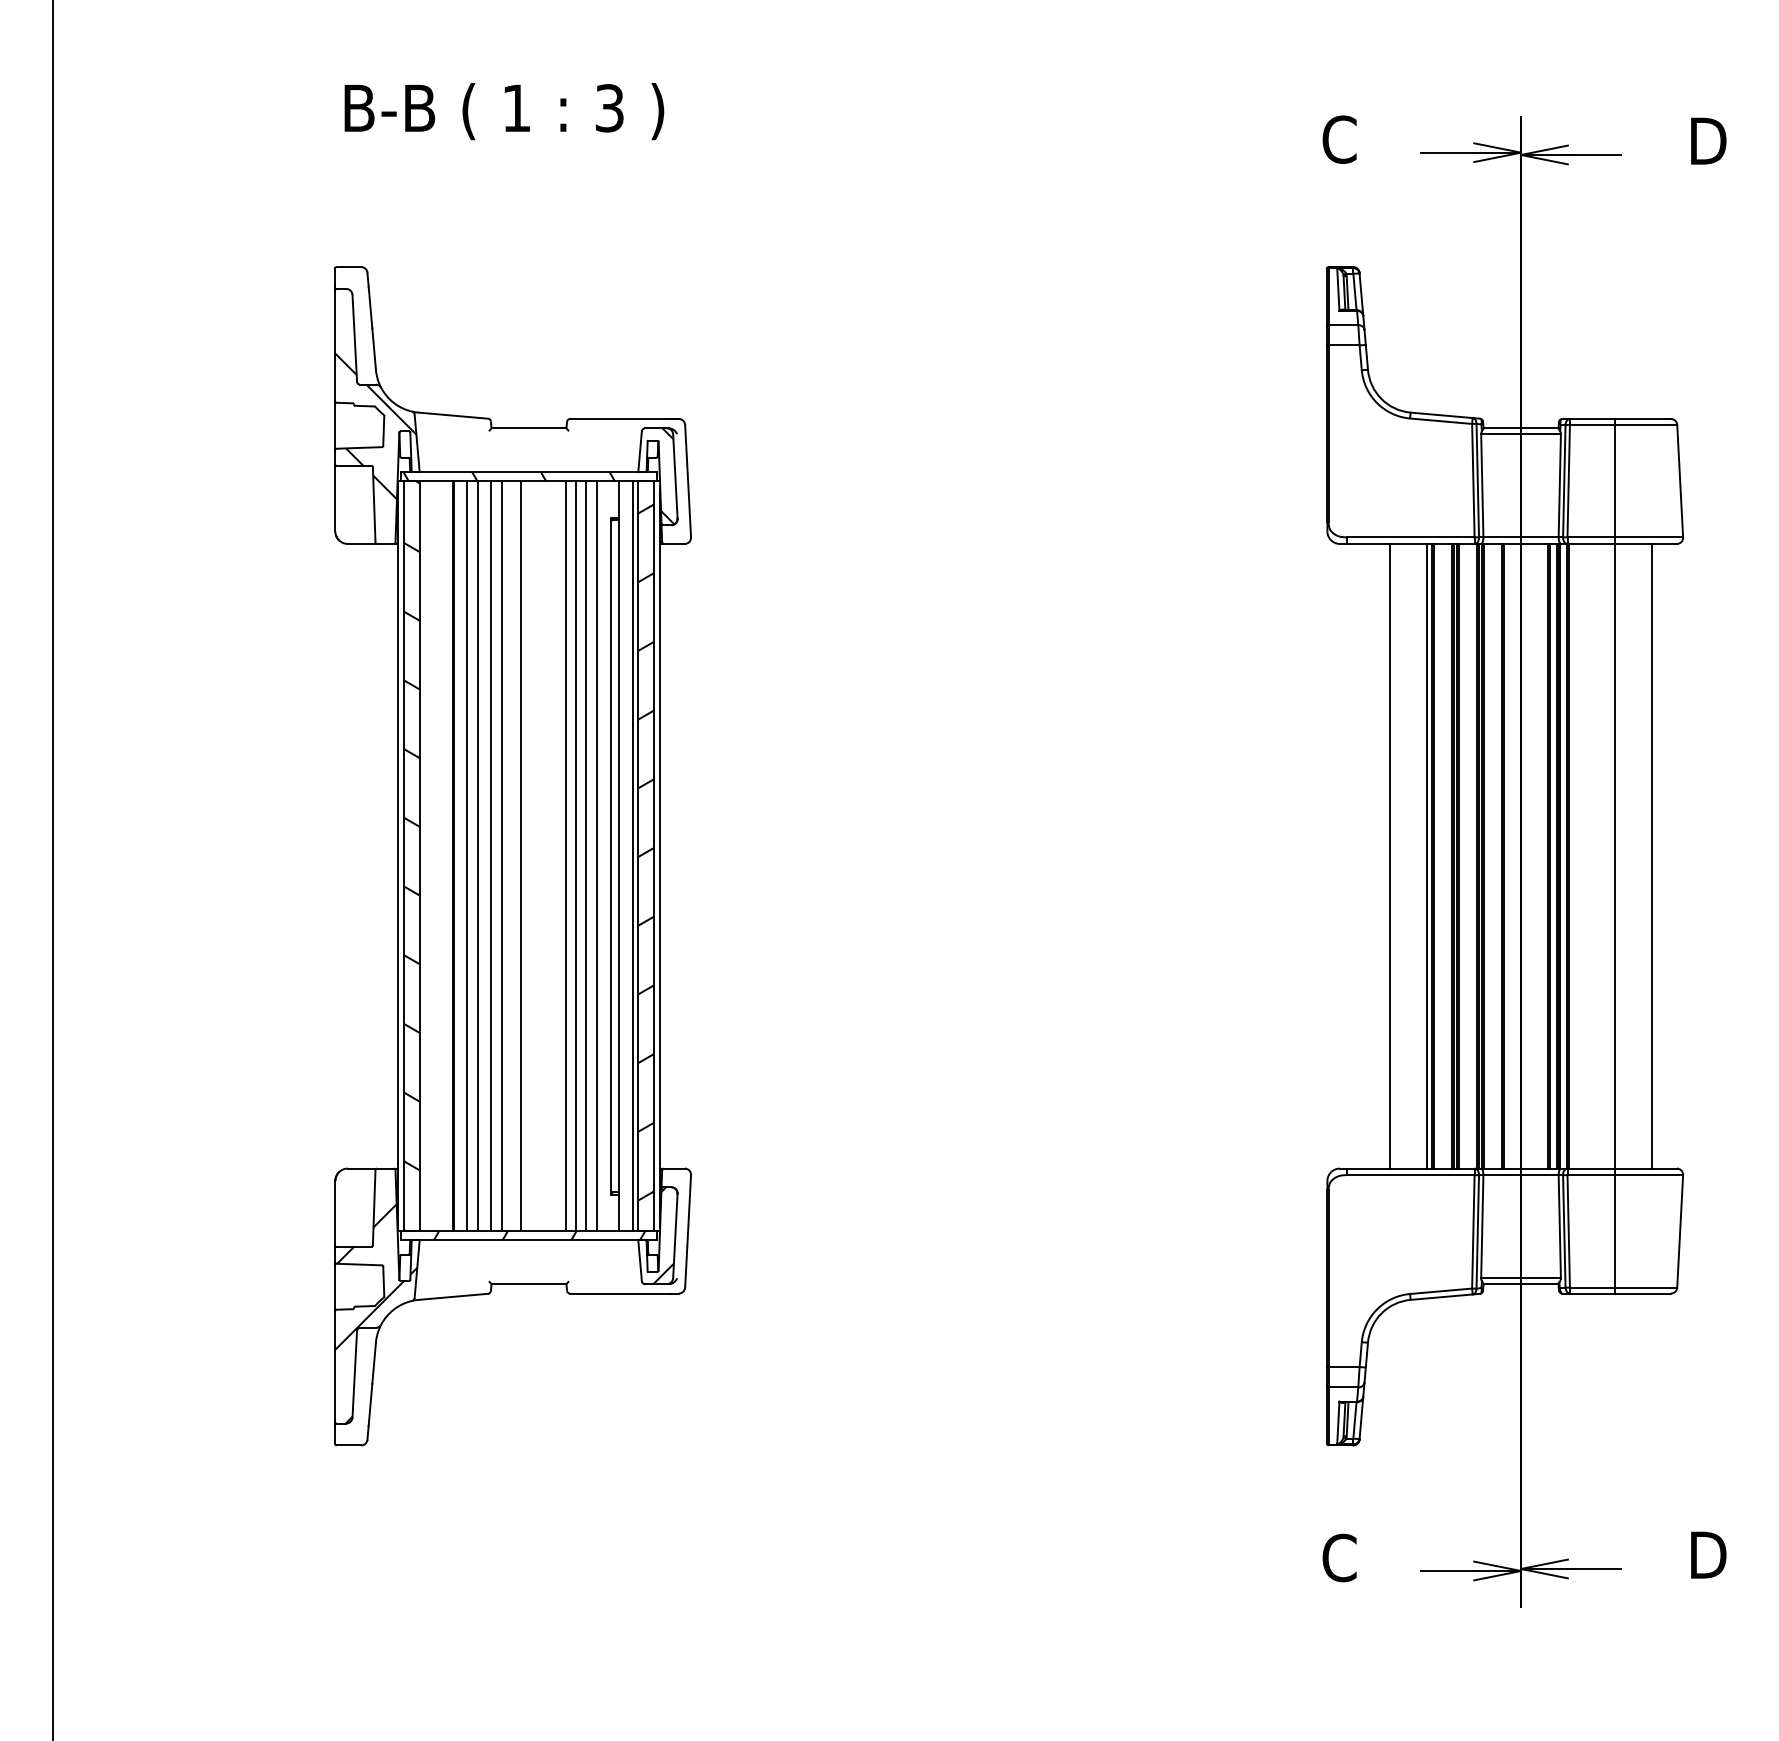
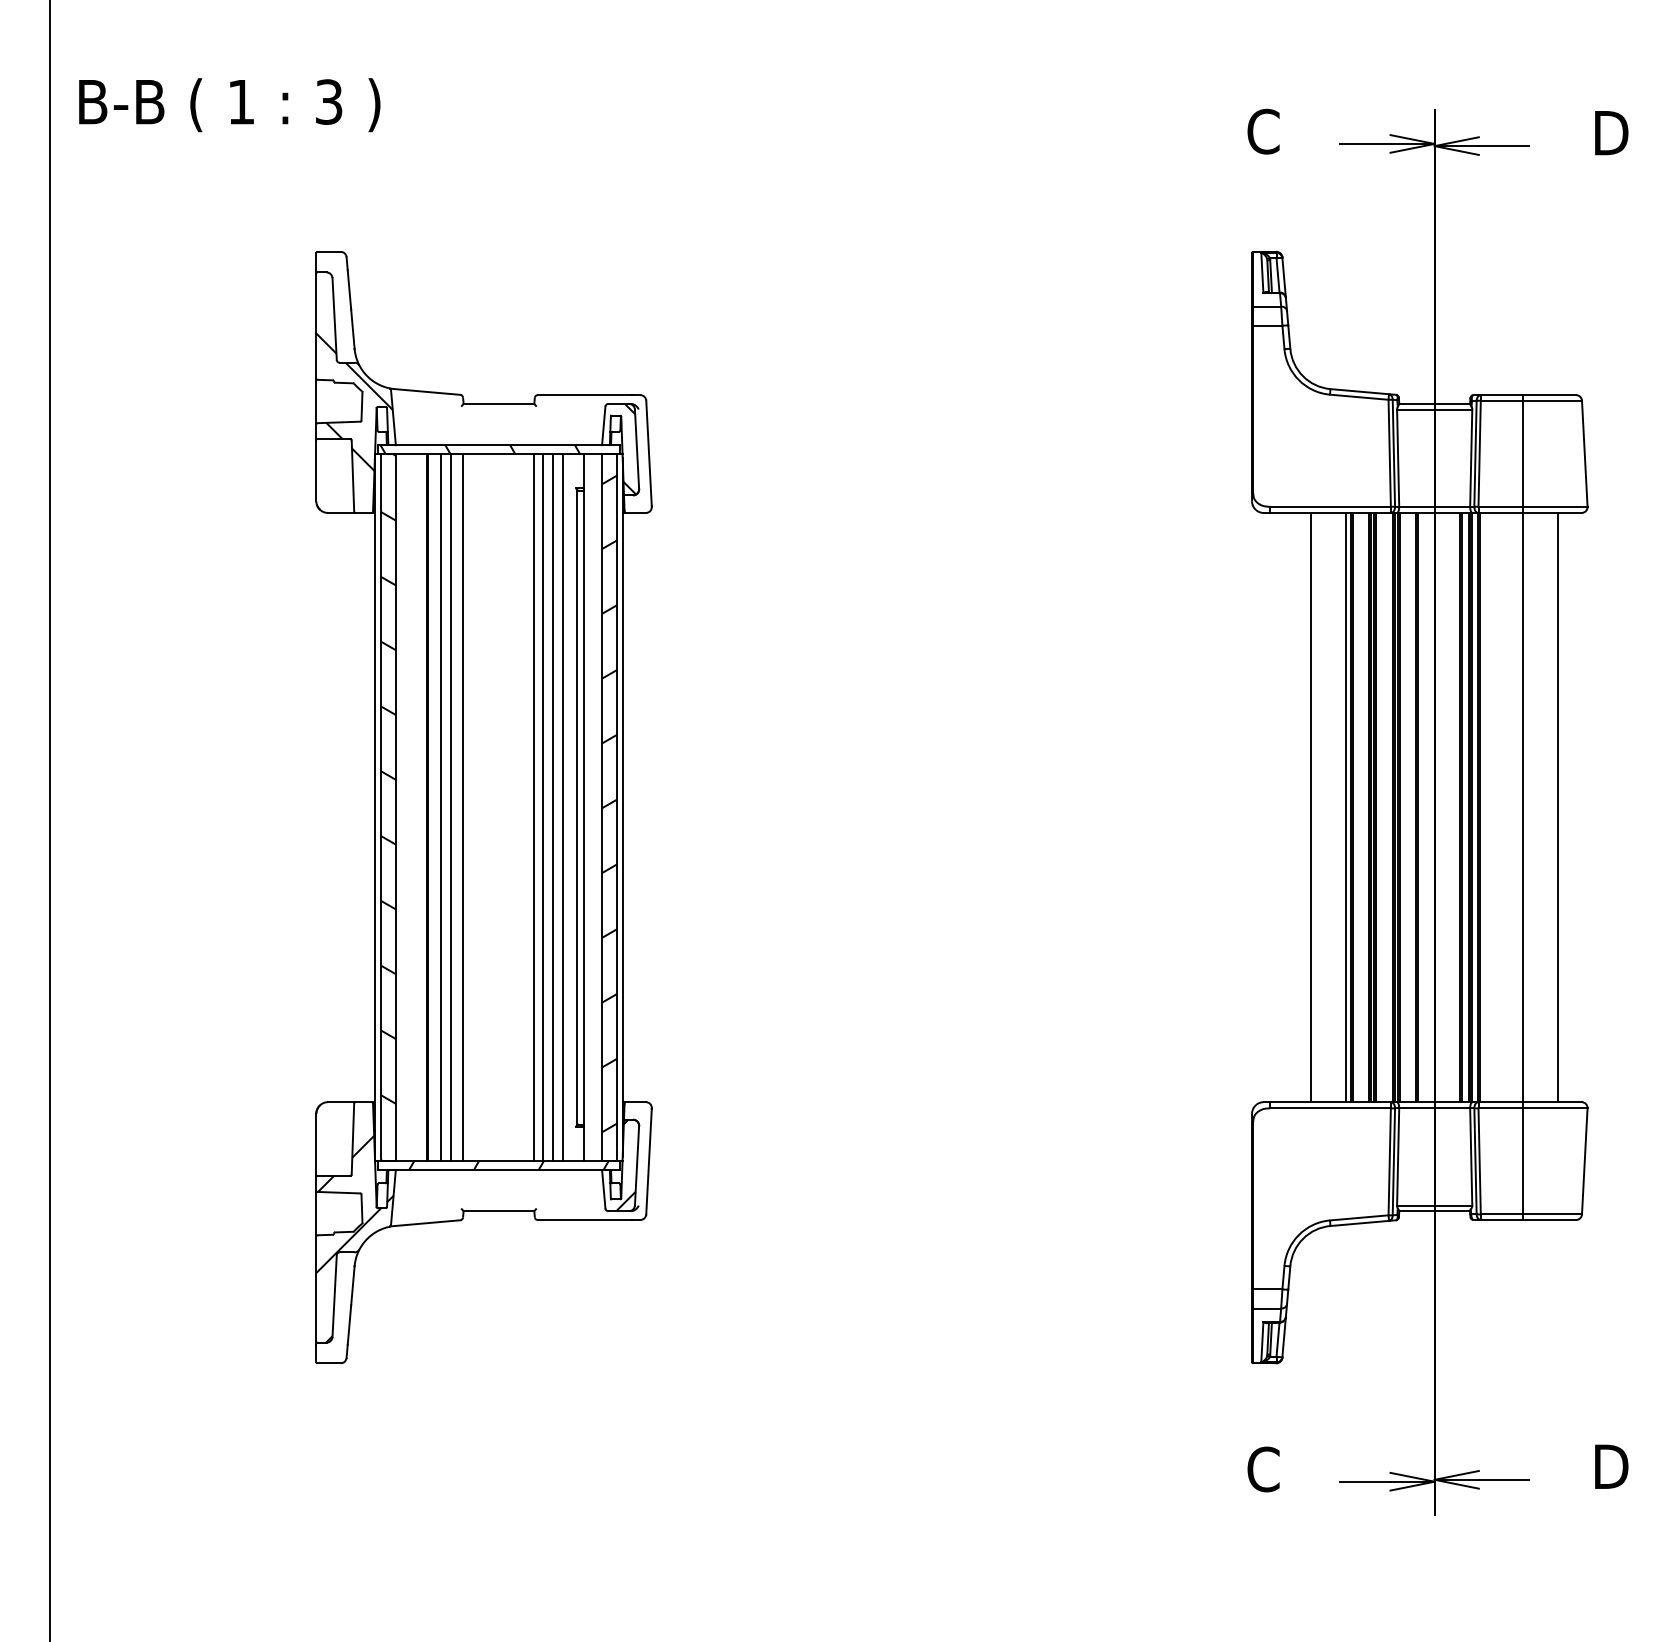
text: (504, 111) -> (229, 105), moved
line: (501, 856) -> (473, 807), removed
line: (521, 856) -> (491, 807), removed
line: (633, 856) -> (597, 807), removed

